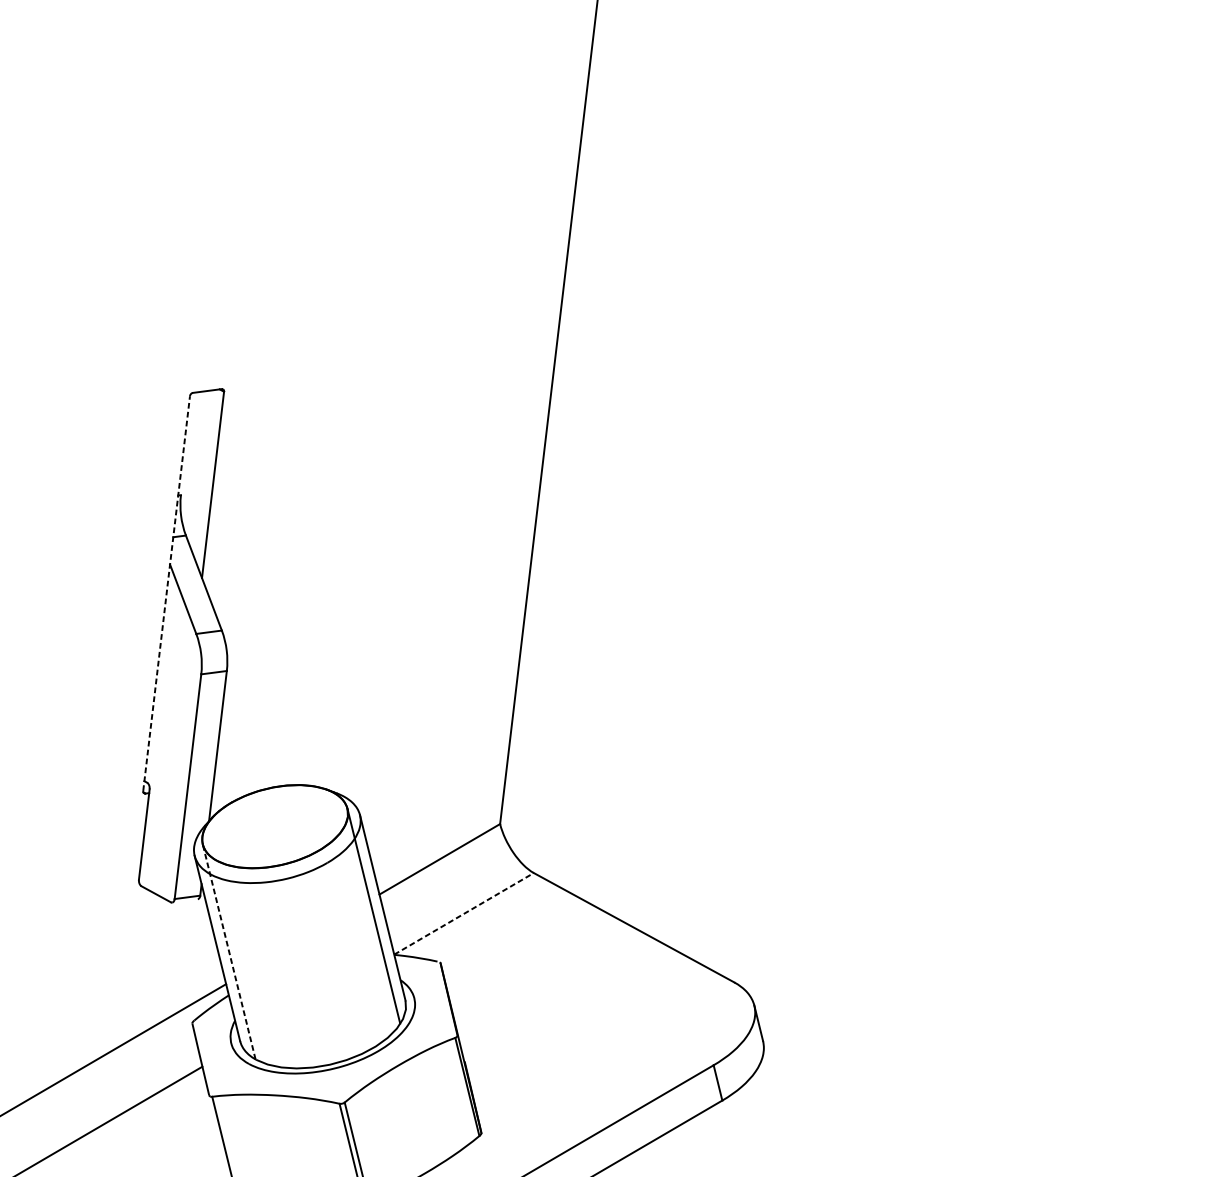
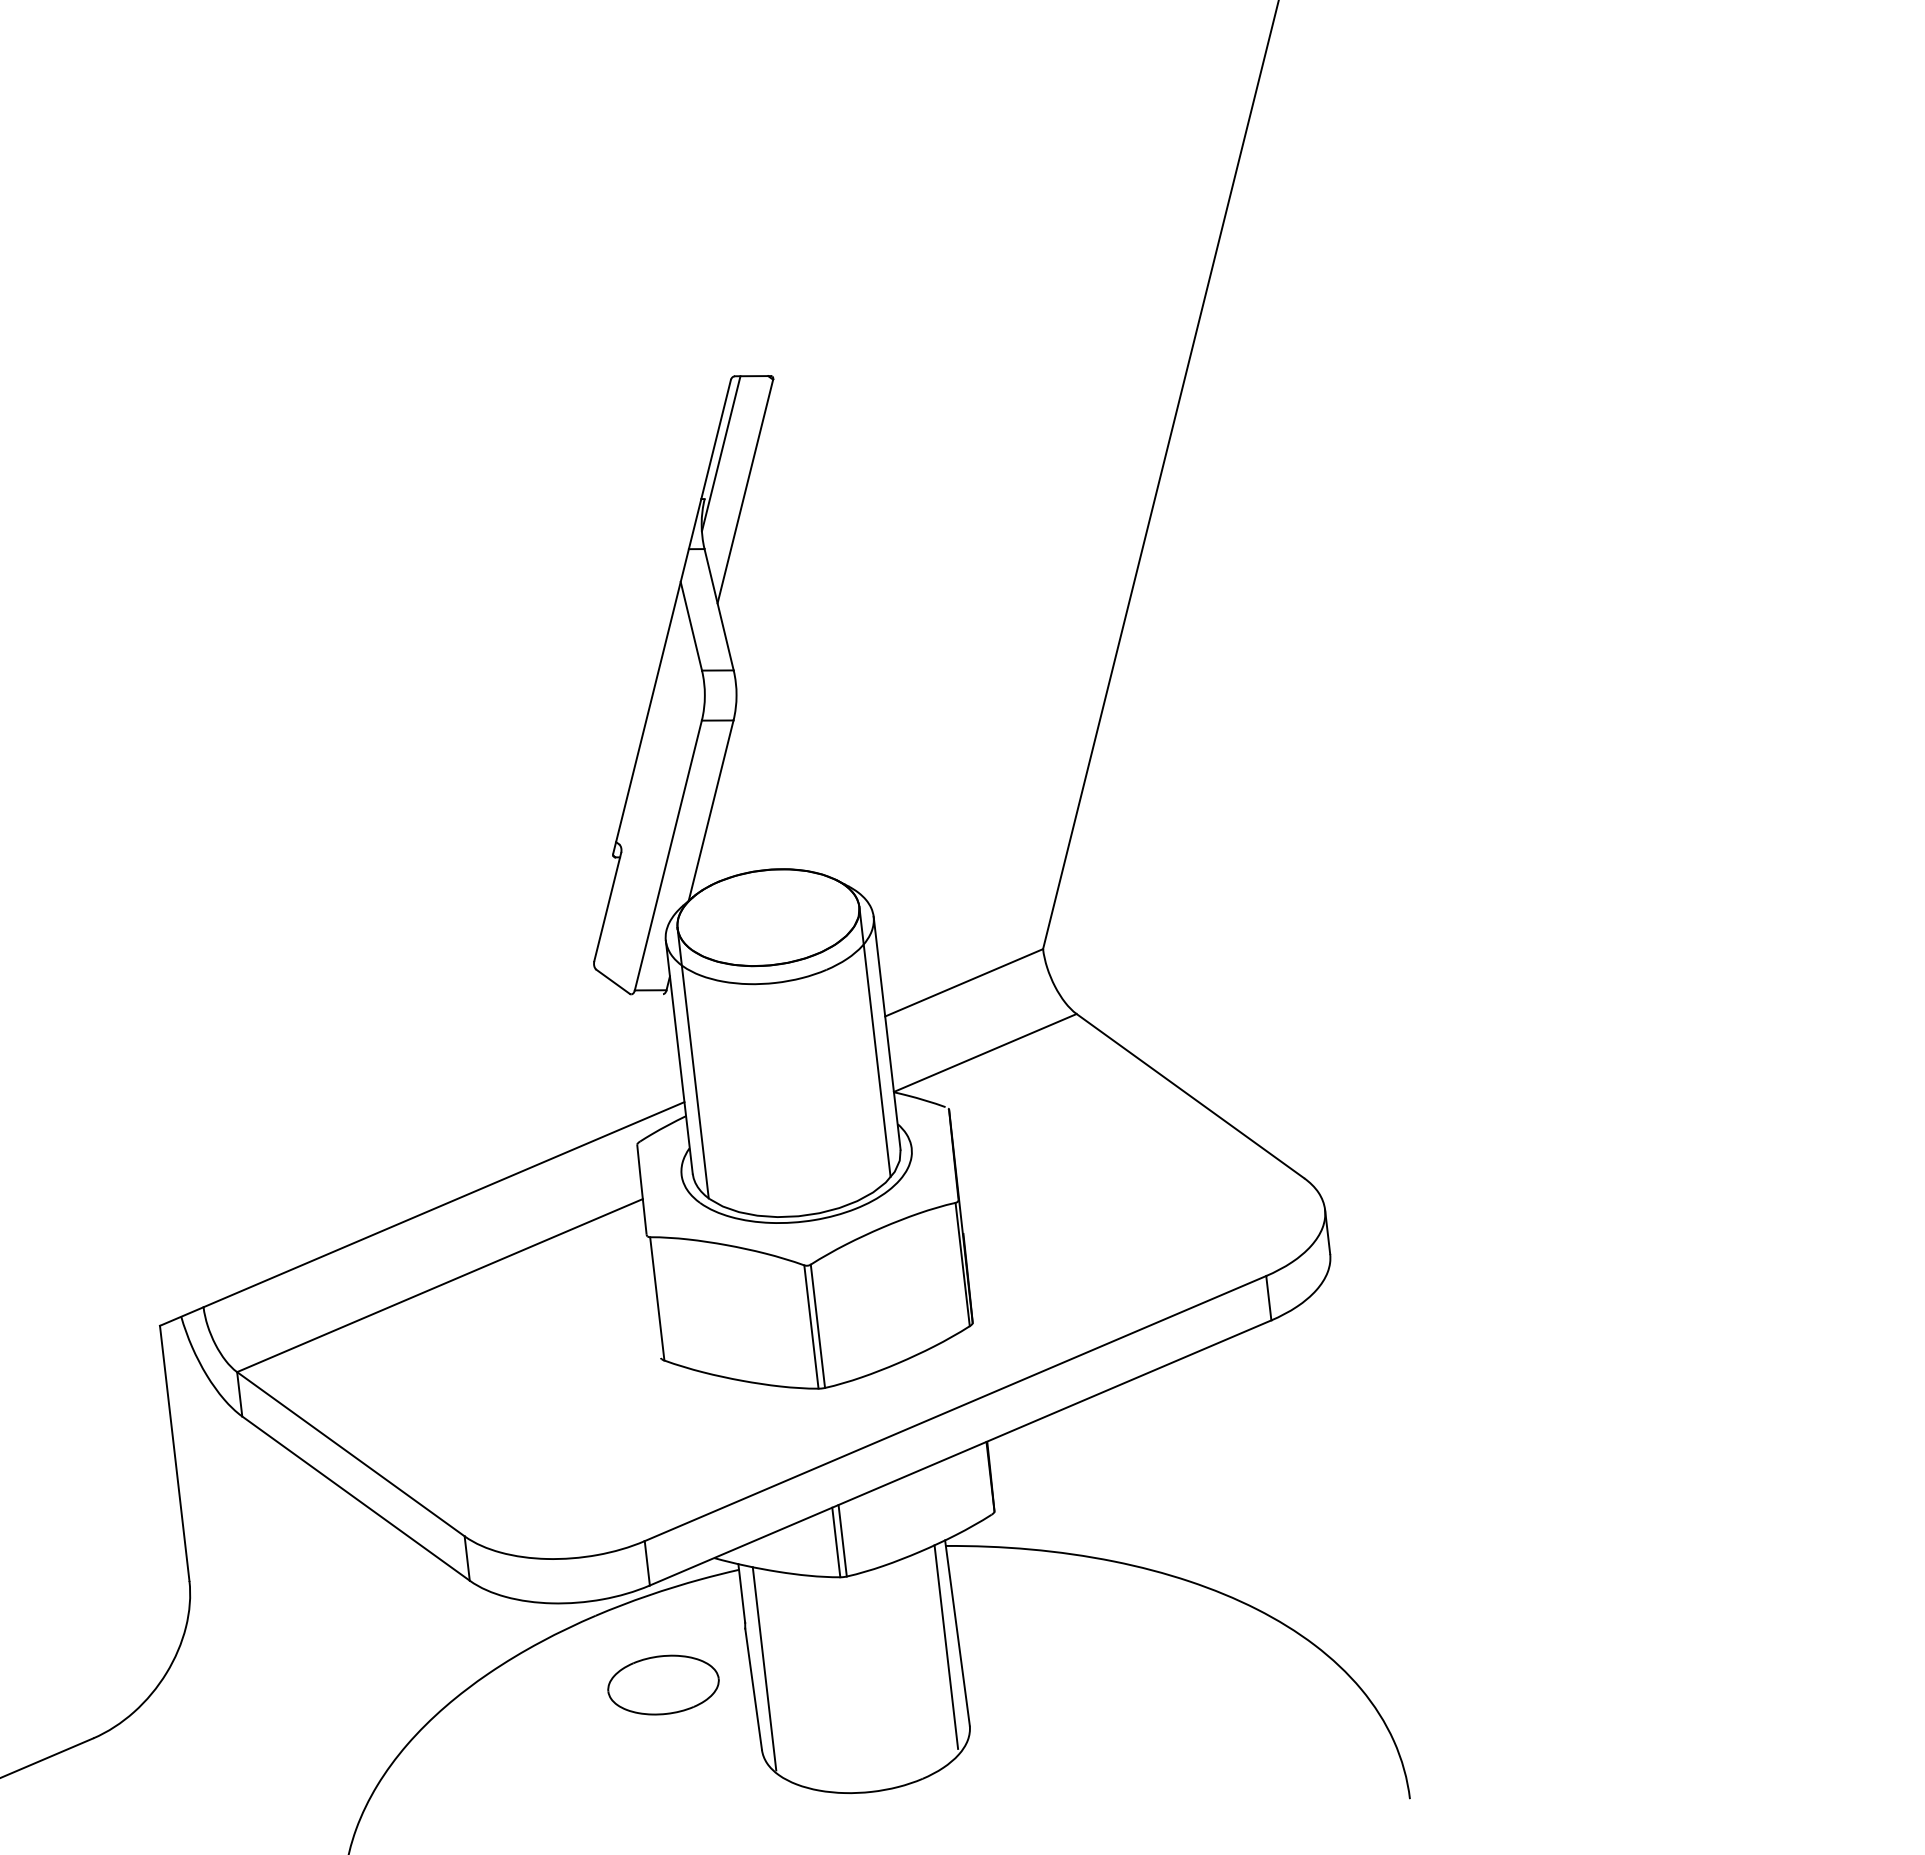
line: (189, 456) -> (720, 453), added
line: (166, 593) -> (672, 616), dashed -> solid
line: (464, 913) -> (985, 1052), dashed -> solid
line: (229, 952) -> (693, 1063), dashed -> solid

